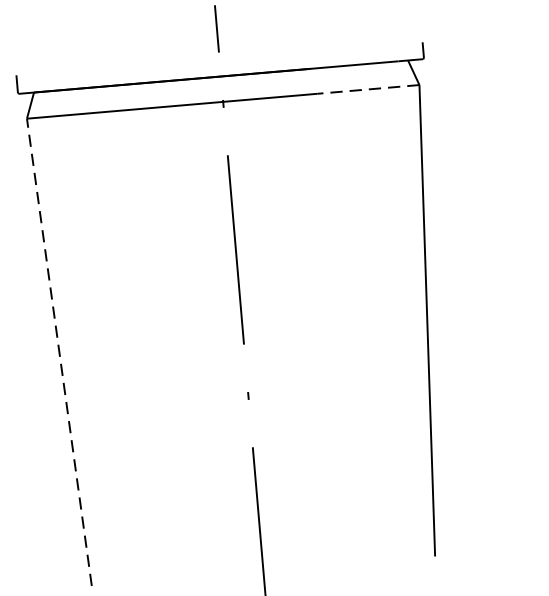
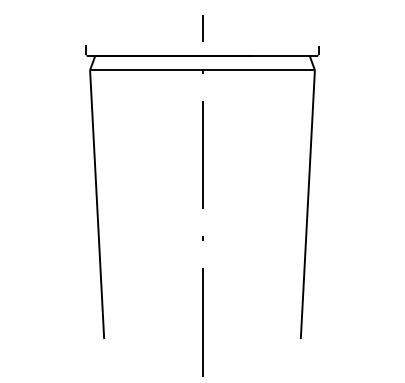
line: (368, 89) -> (285, 70), dashed -> solid
line: (60, 352) -> (97, 204), dashed -> solid

